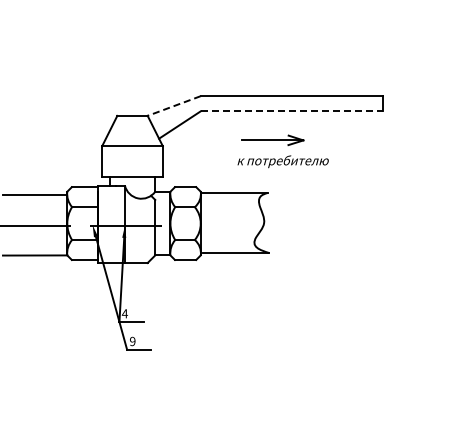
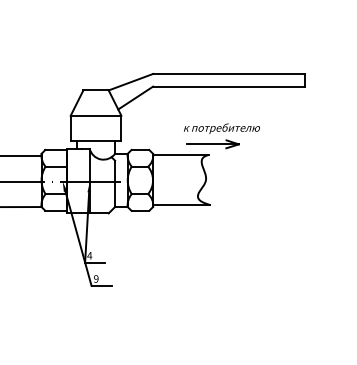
line: (173, 106) -> (130, 82), dashed -> solid
line: (292, 111) -> (229, 86), dashed -> solid
part: (272, 139) -> (213, 143), moved

